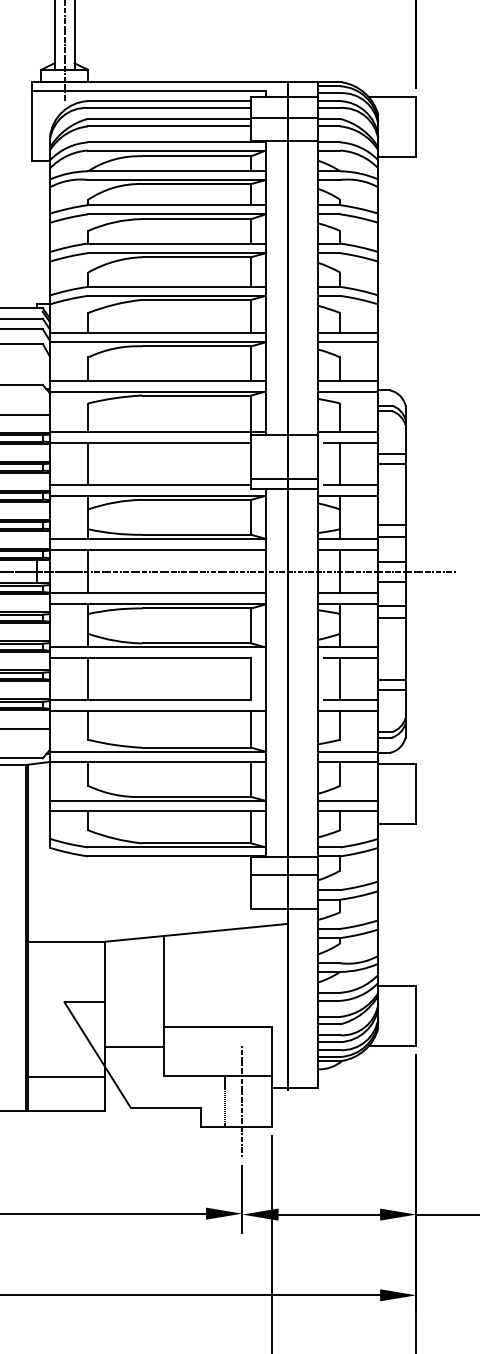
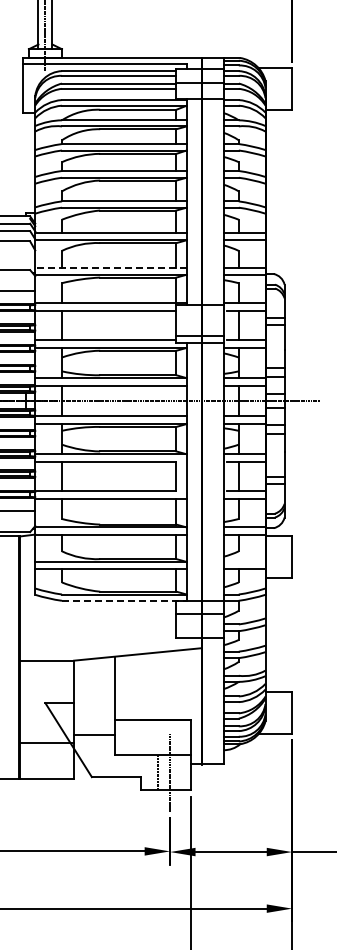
line: (157, 381) -> (110, 267), solid -> dashed
line: (348, 800) -> (244, 561), removed
line: (177, 855) -> (124, 600), solid -> dashed
line: (67, 1076) -> (47, 742), moved

